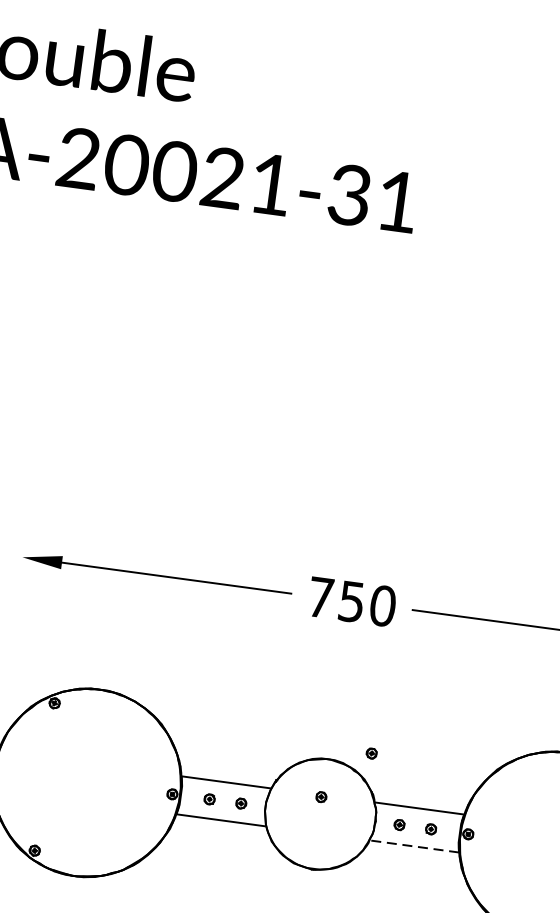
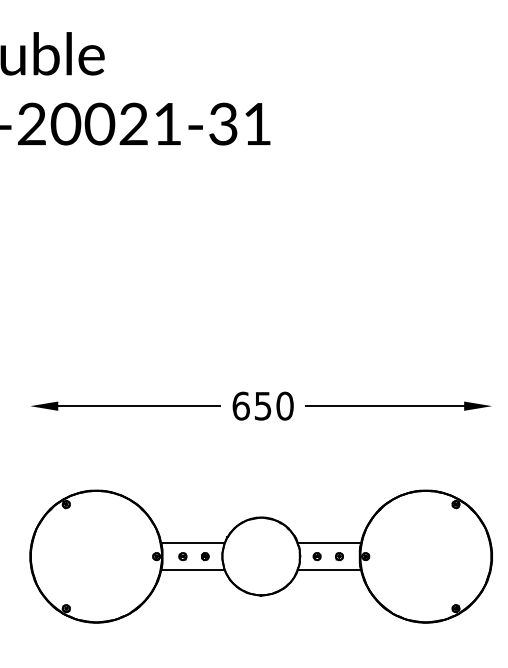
text: (320, 596) -> (240, 405), 750 -> 650
part: (370, 753) -> (290, 509), removed
part: (321, 797) -> (260, 544), removed
line: (414, 847) -> (329, 570), dashed -> solid

